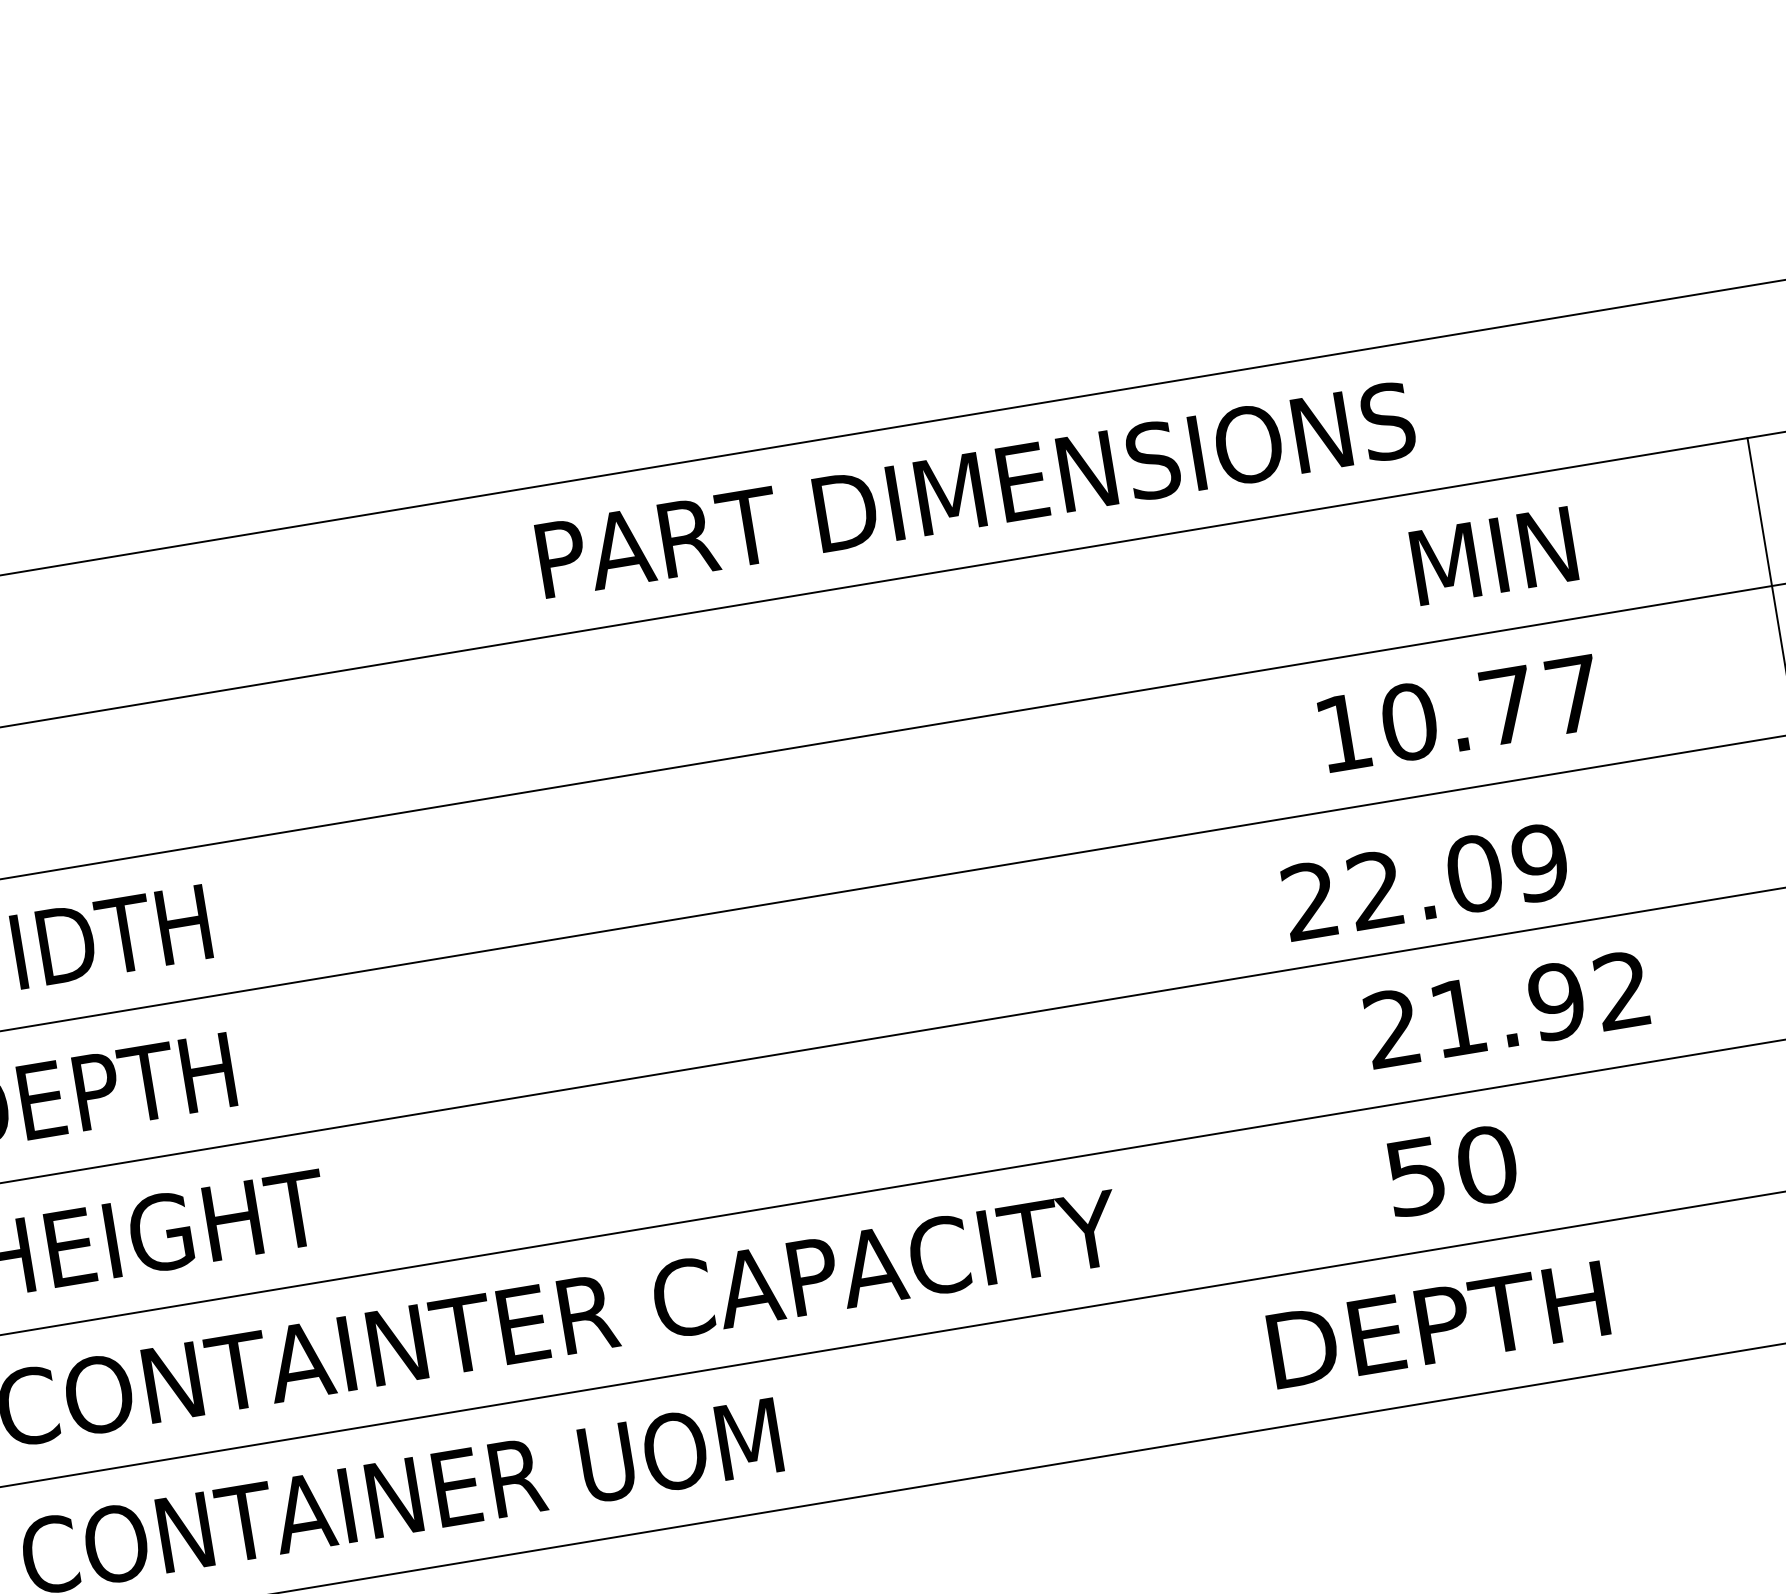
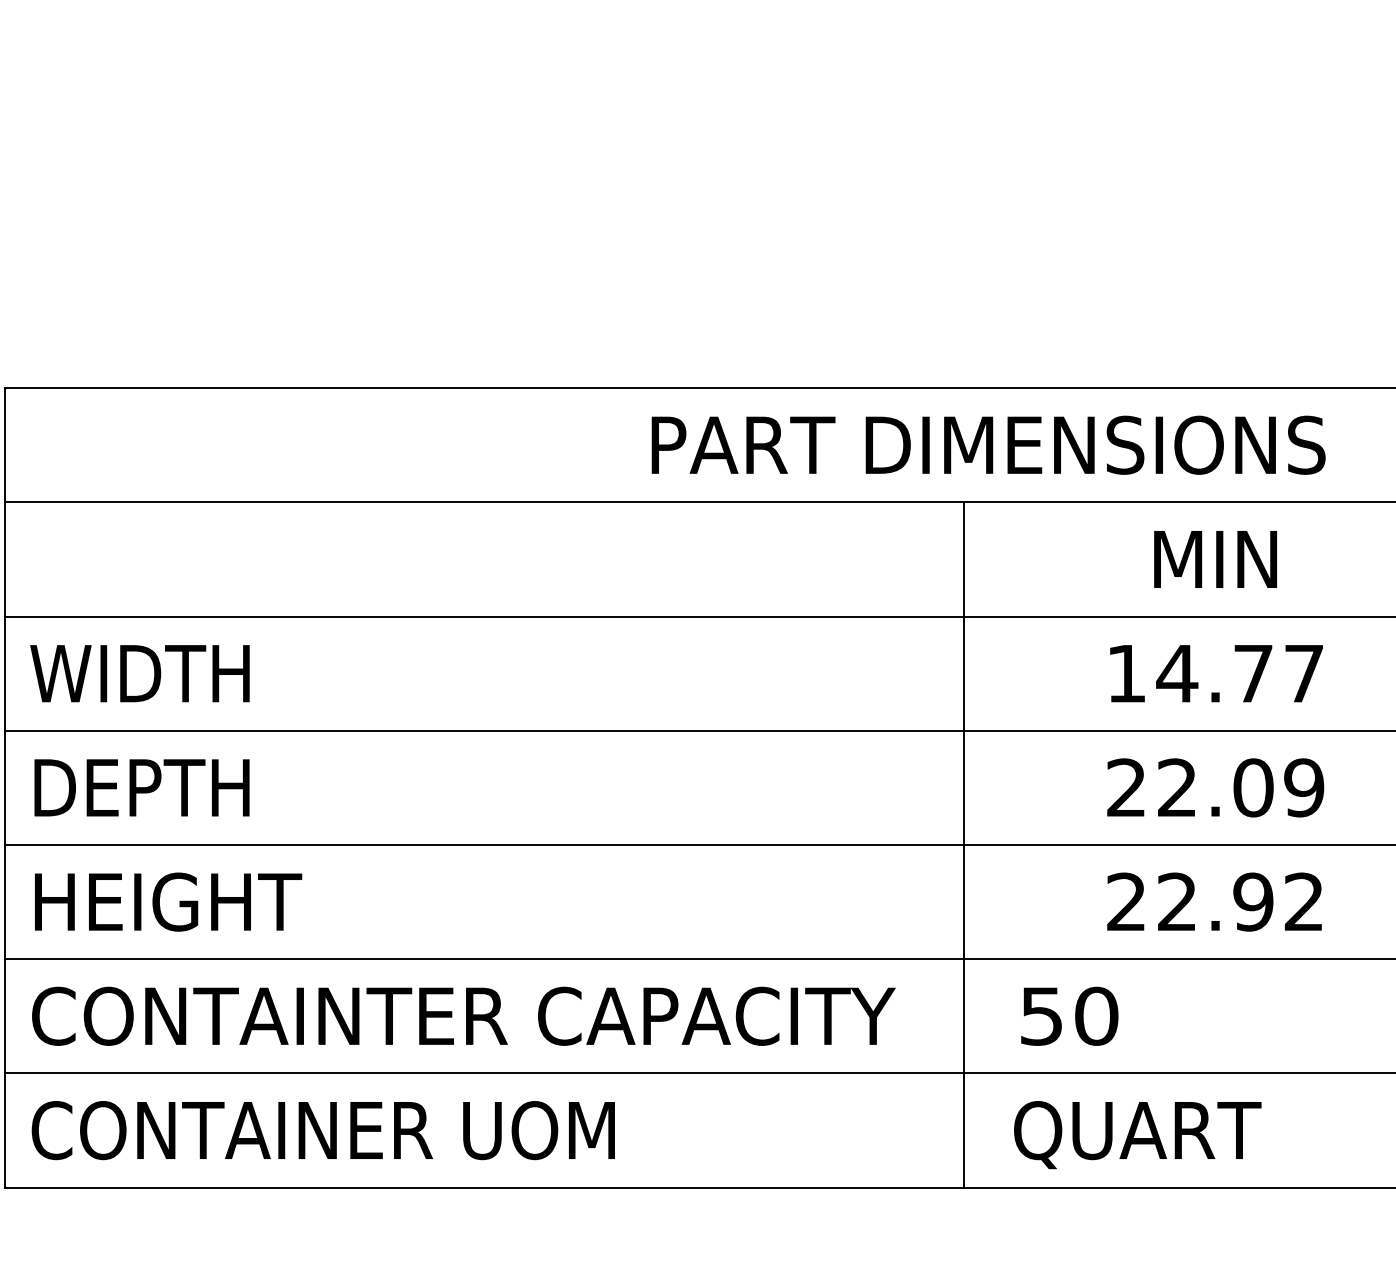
text: (975, 488) -> (988, 444), moved
text: (1493, 556) -> (1215, 559), moved
text: (1409, 721) -> (1177, 673), 10.77 -> 14.77
text: (1425, 881) -> (1215, 787), moved
line: (1170, 988) -> (964, 844), added
text: (1457, 1017) -> (1176, 901), 21.92 -> 22.92
text: (1451, 1169) -> (1069, 1015), moved
text: (1445, 1330) -> (1128, 1135), DEPTH -> QUART

